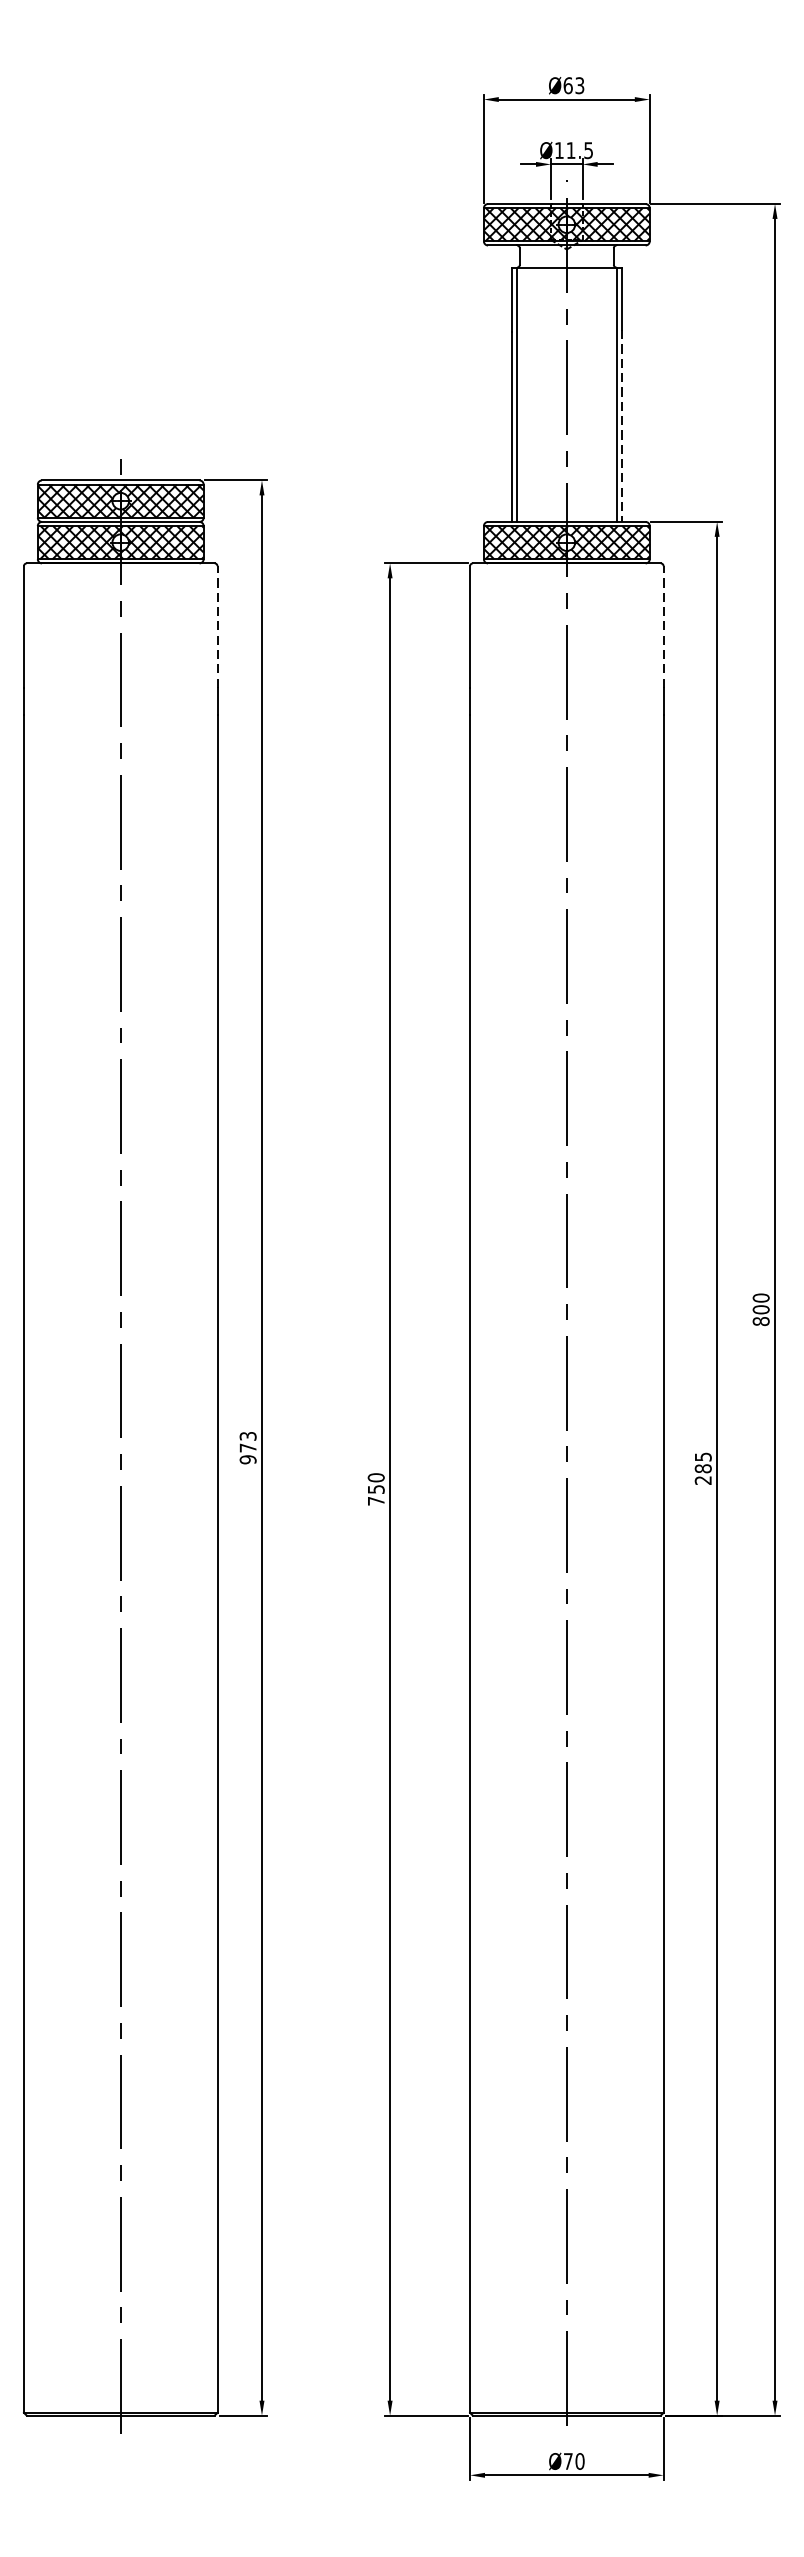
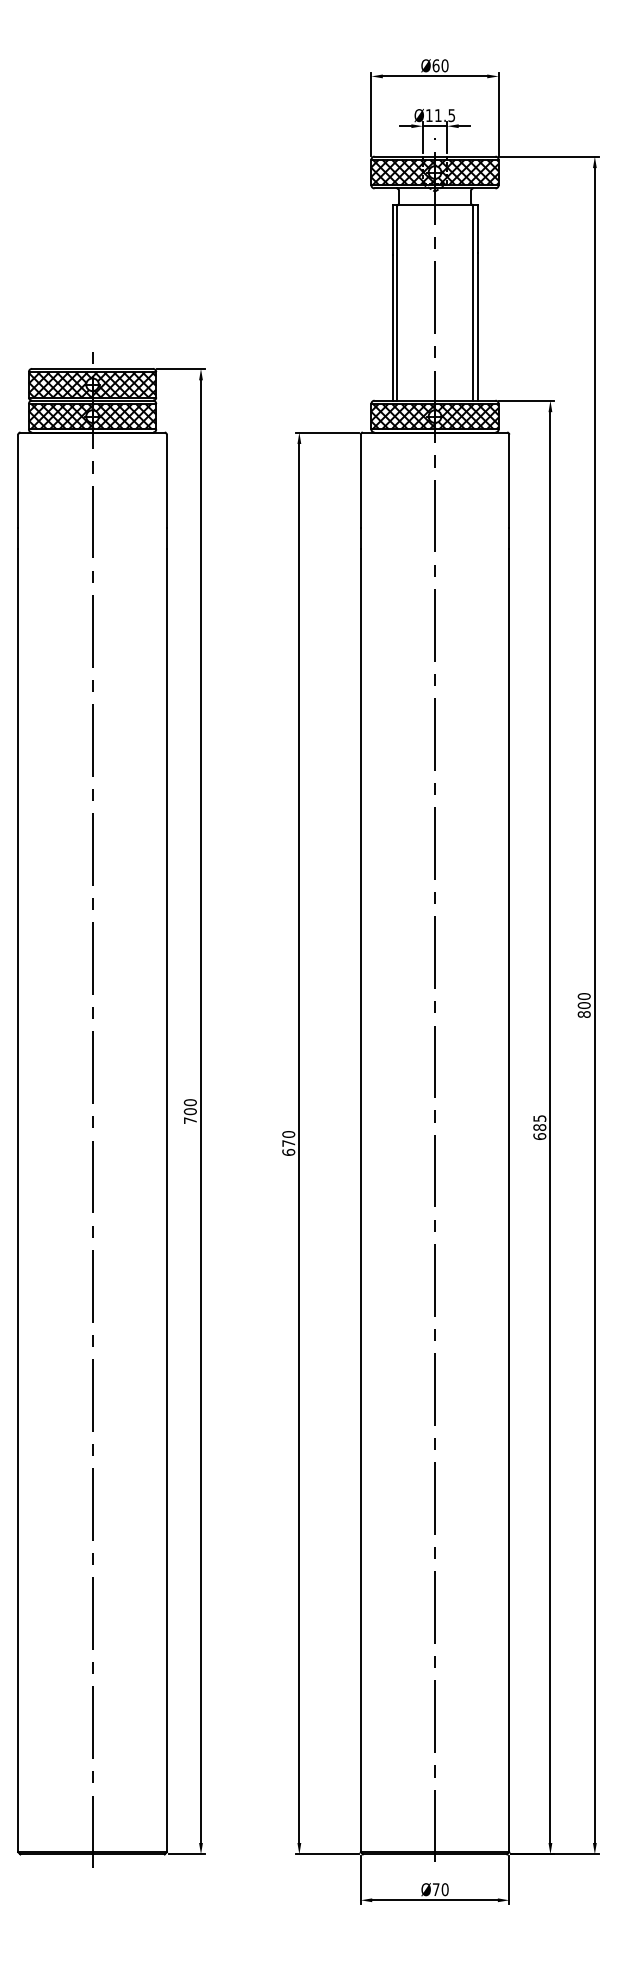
text: (579, 85) -> (444, 65), Ø63 -> Ø60
line: (622, 426) -> (477, 327), dashed -> solid
line: (217, 627) -> (166, 481), dashed -> solid
line: (663, 627) -> (509, 481), dashed -> solid
text: (246, 1447) -> (189, 1111), 973 -> 700
text: (702, 1480) -> (539, 1136), 285 -> 685
text: (375, 1494) -> (288, 1147), 750 -> 670

